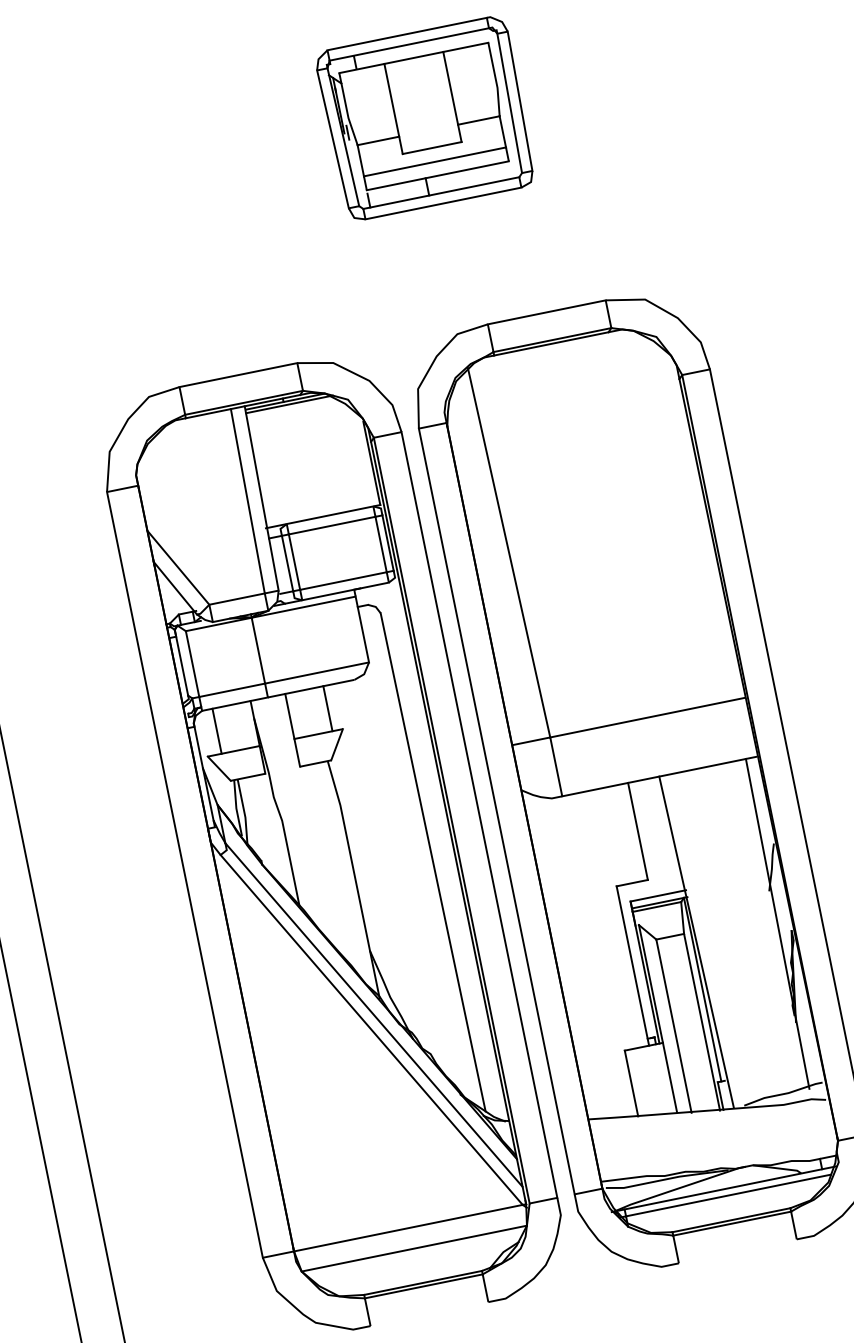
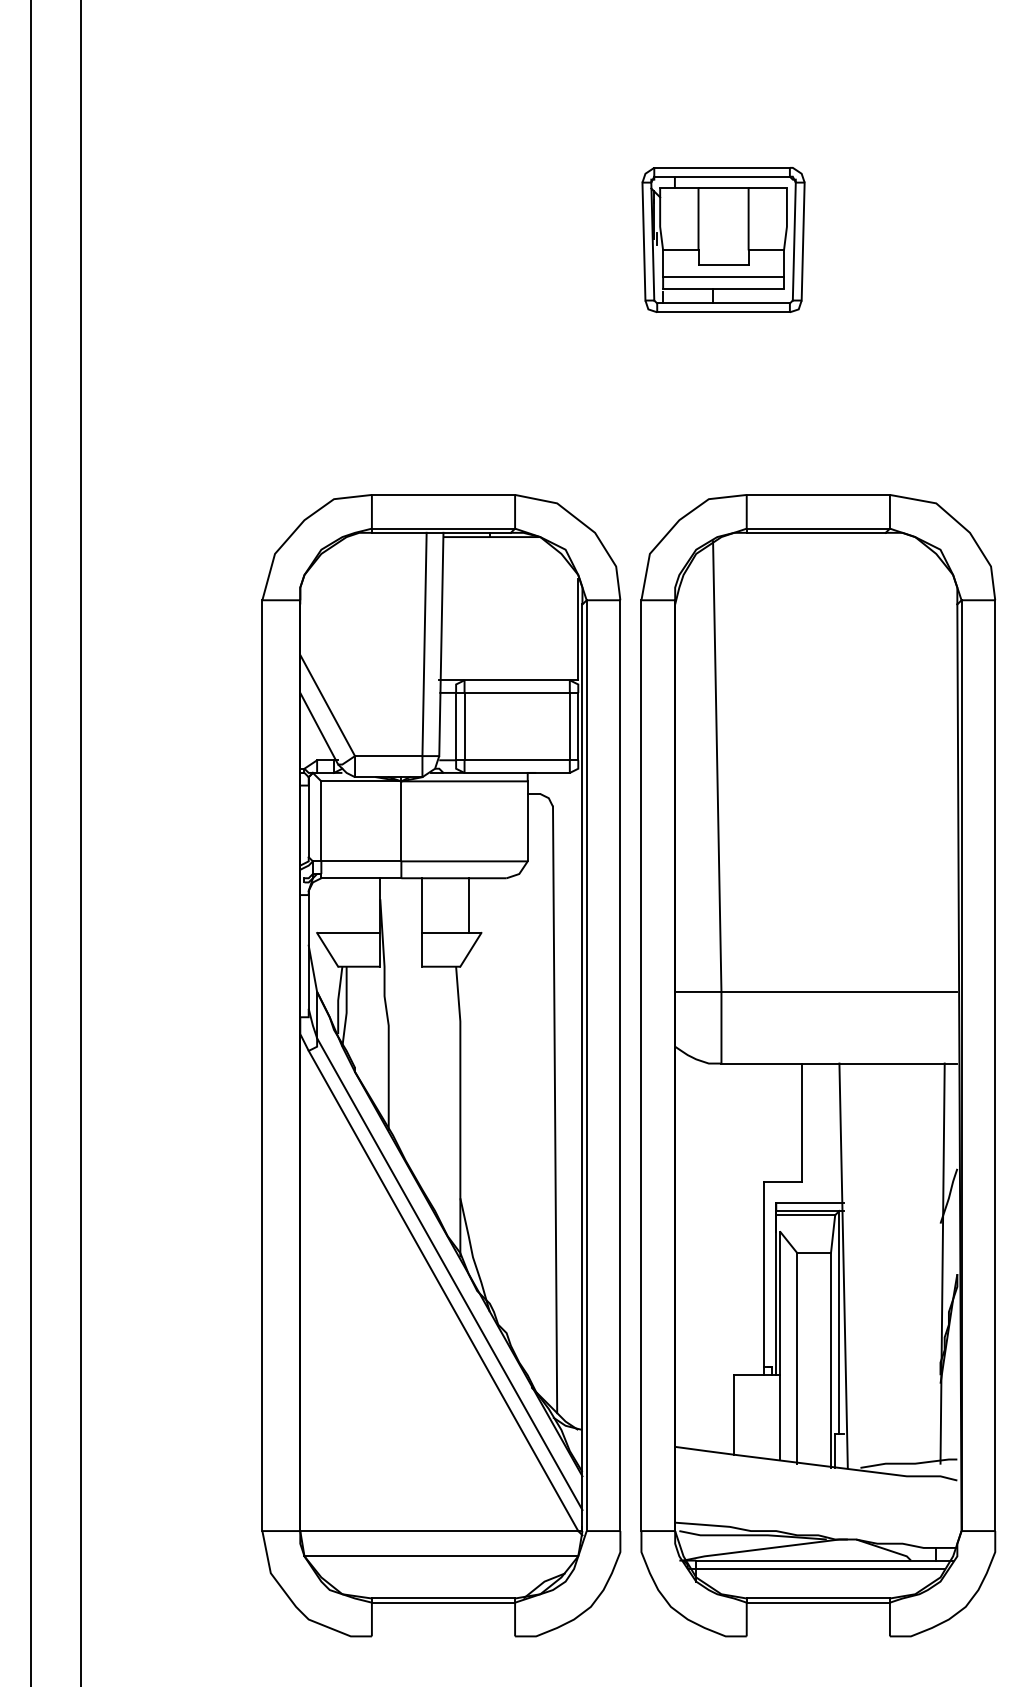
part: (426, 118) -> (723, 239), size x0.7
line: (288, 404) -> (495, 541), removed
line: (217, 731) -> (334, 905), removed

